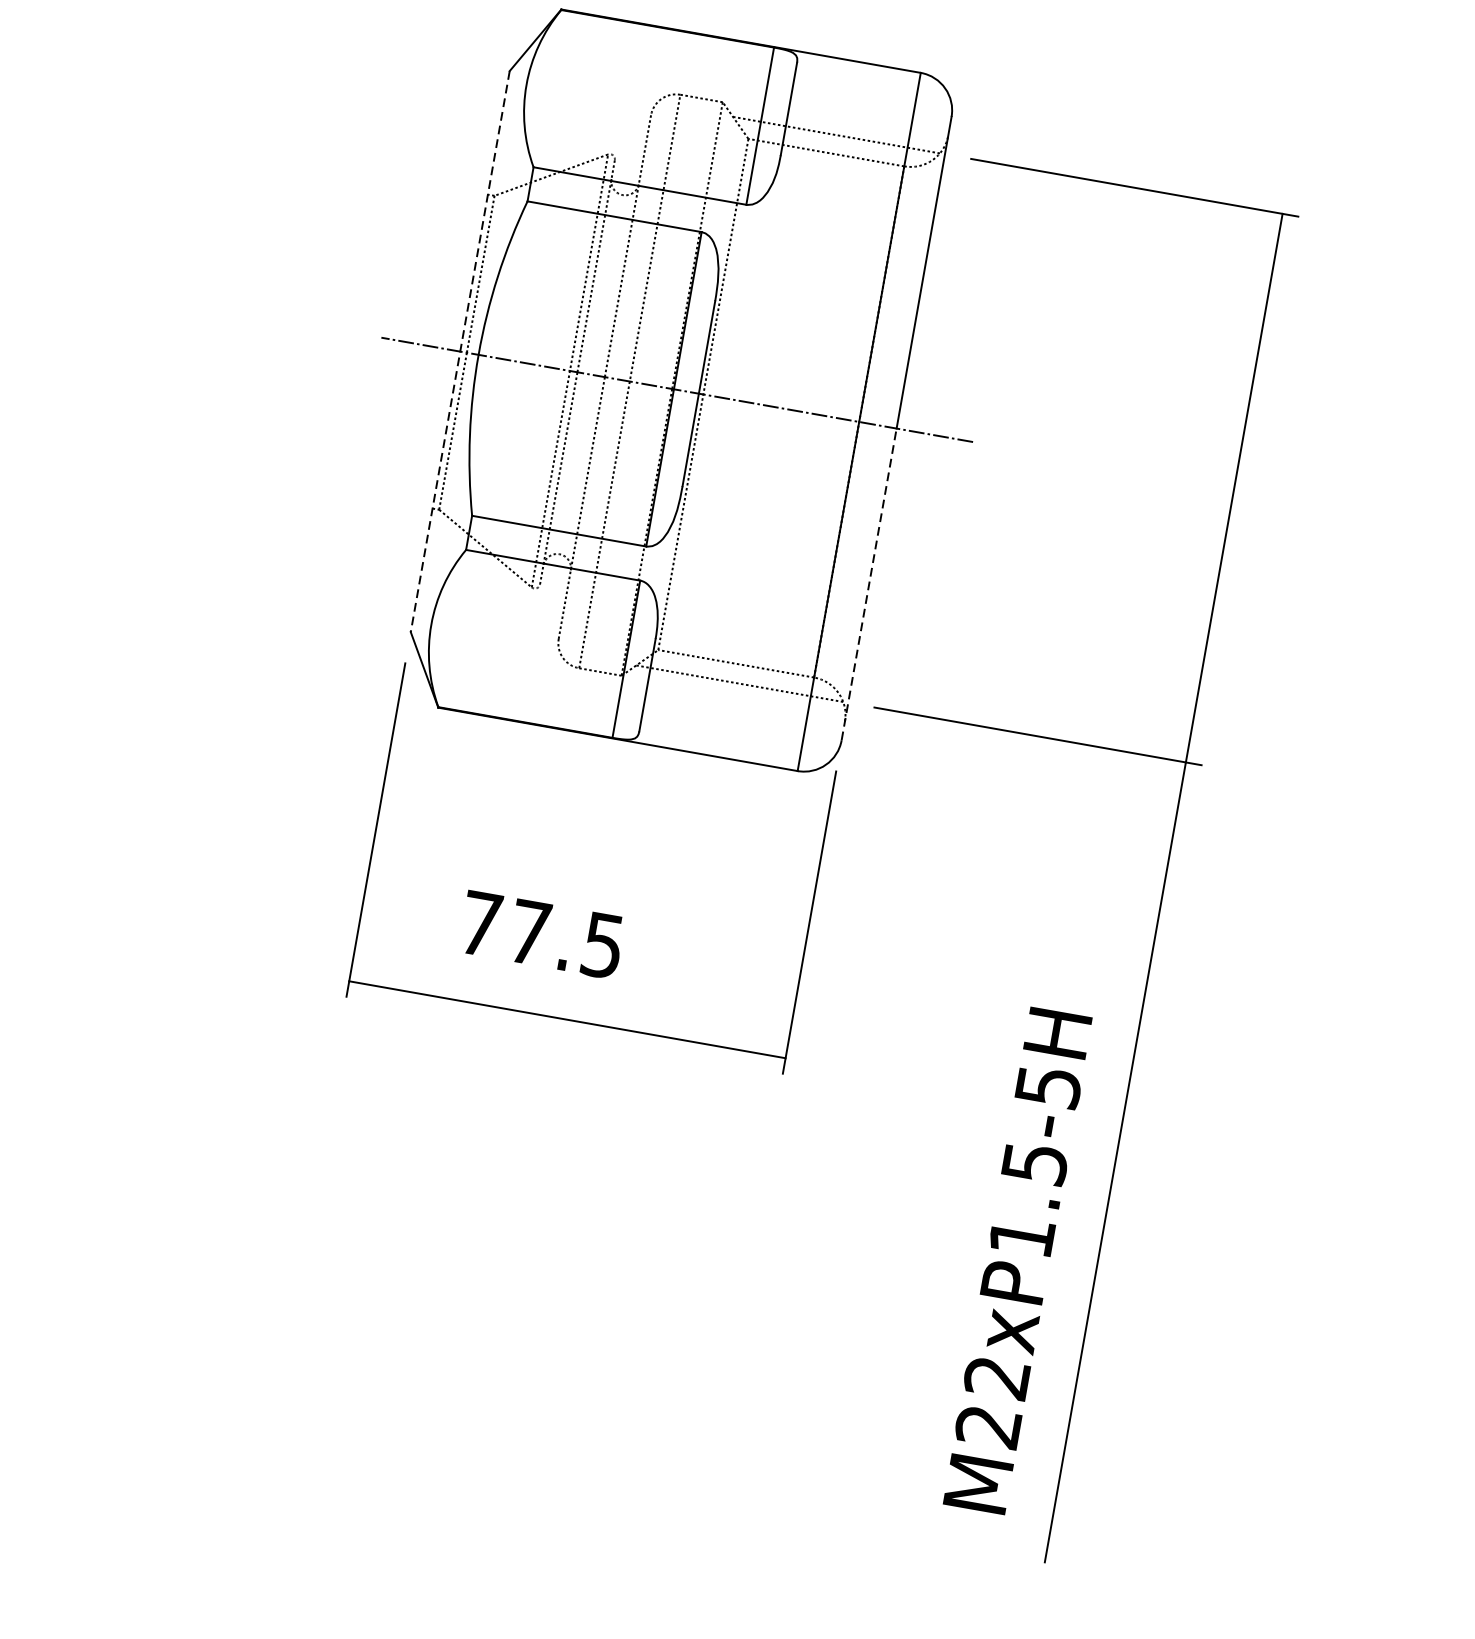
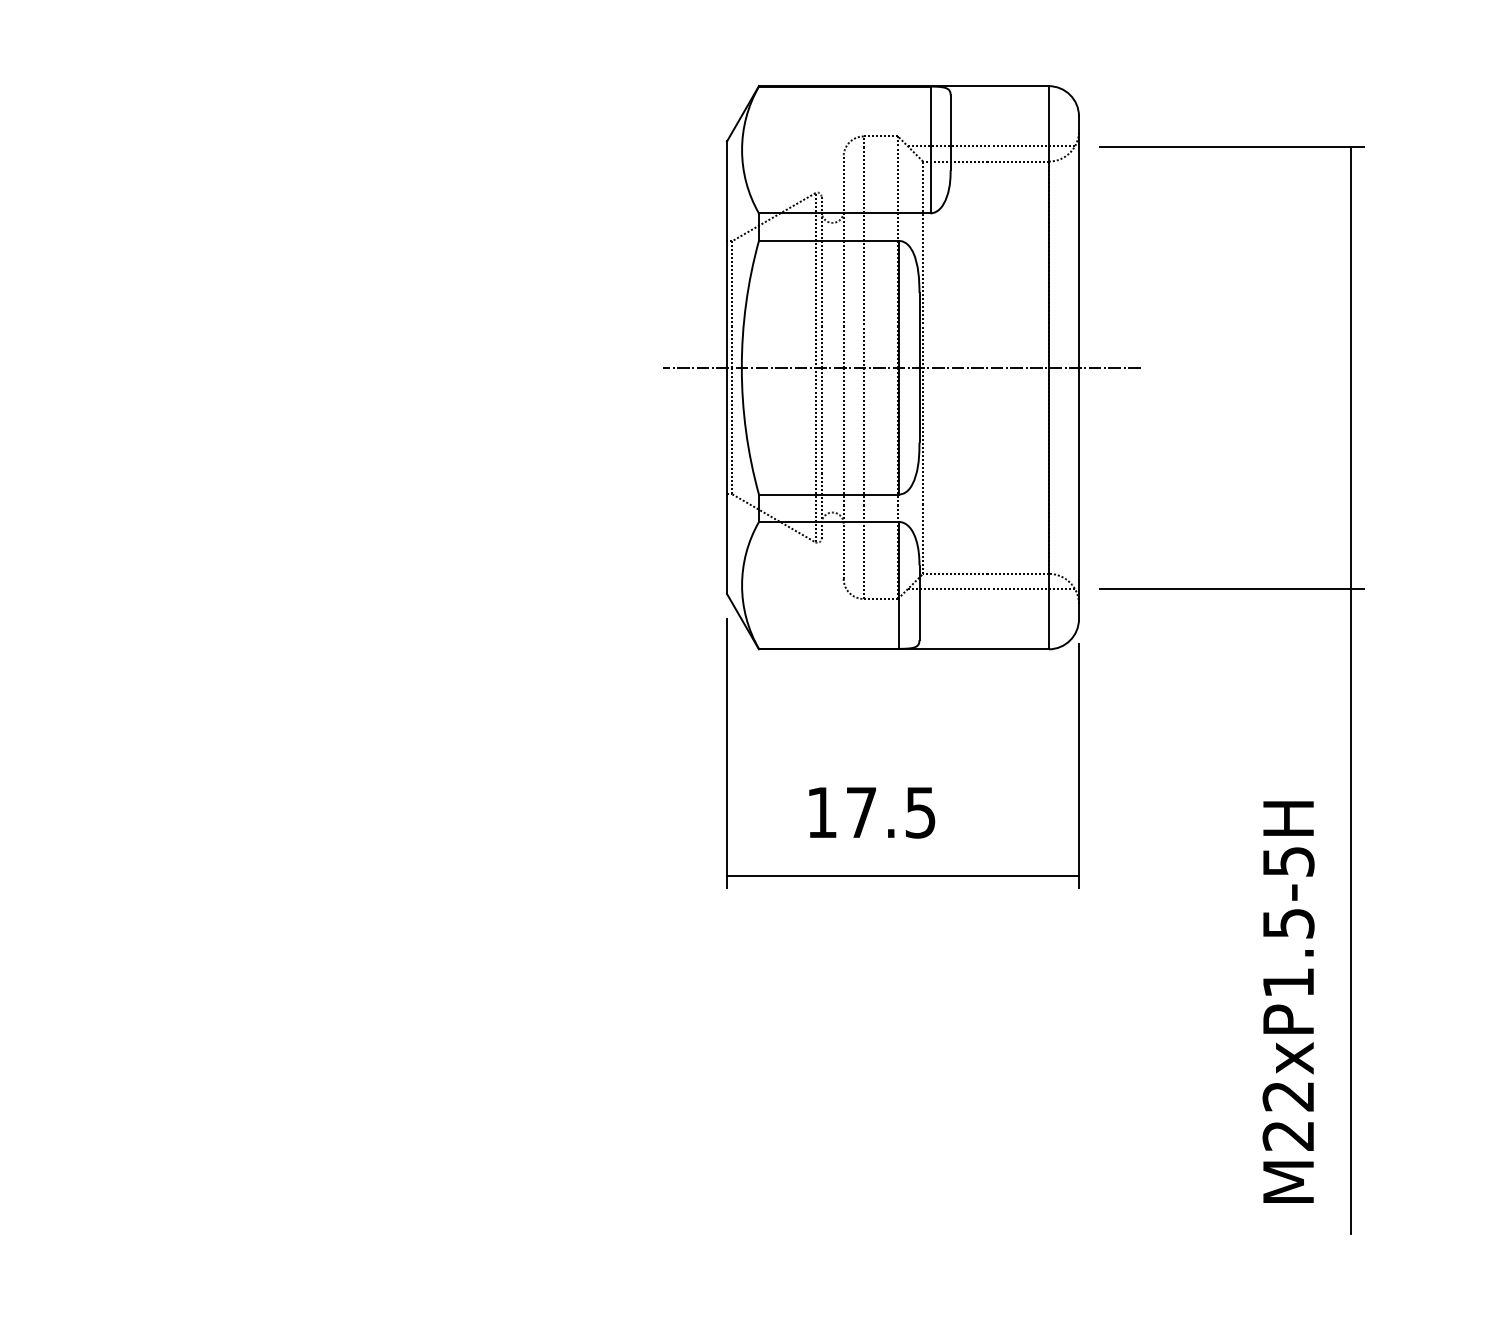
line: (460, 352) -> (727, 368), dashed -> solid
line: (869, 584) -> (1079, 493), dashed -> solid
text: (480, 923) -> (821, 812), 77.5 -> 17.5

